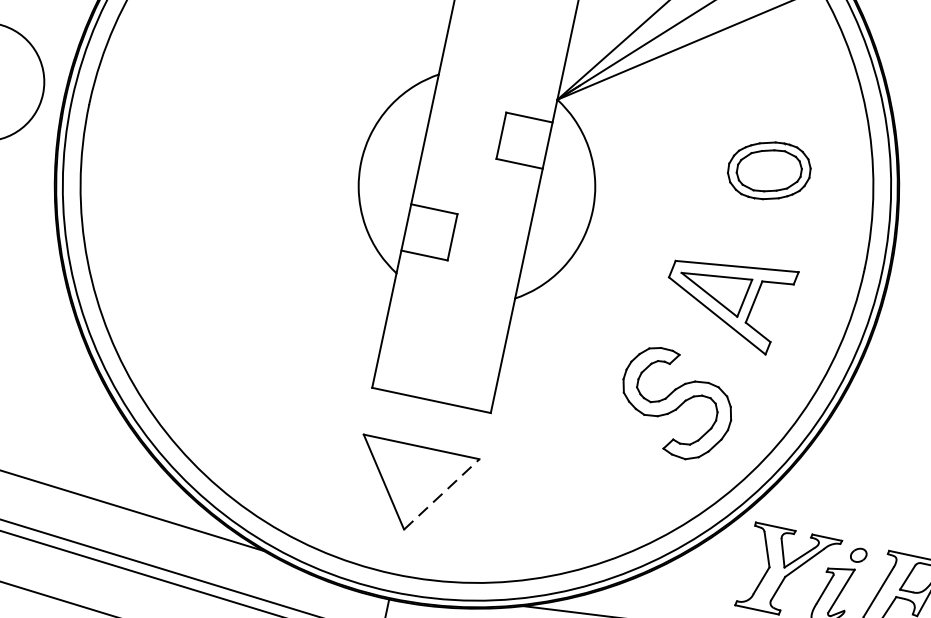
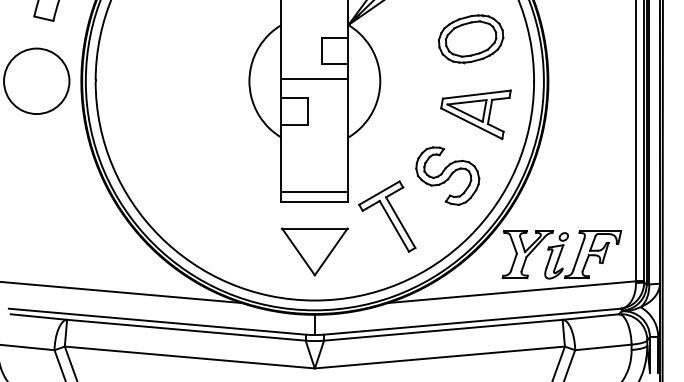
part: (769, 171) -> (471, 39), size x1.43
line: (477, 183) -> (314, 79), added
part: (727, 301) -> (475, 114), moved
line: (434, 383) -> (314, 192), added
part: (554, 452) -> (387, 216), added
line: (442, 493) -> (331, 251), dashed -> solid

